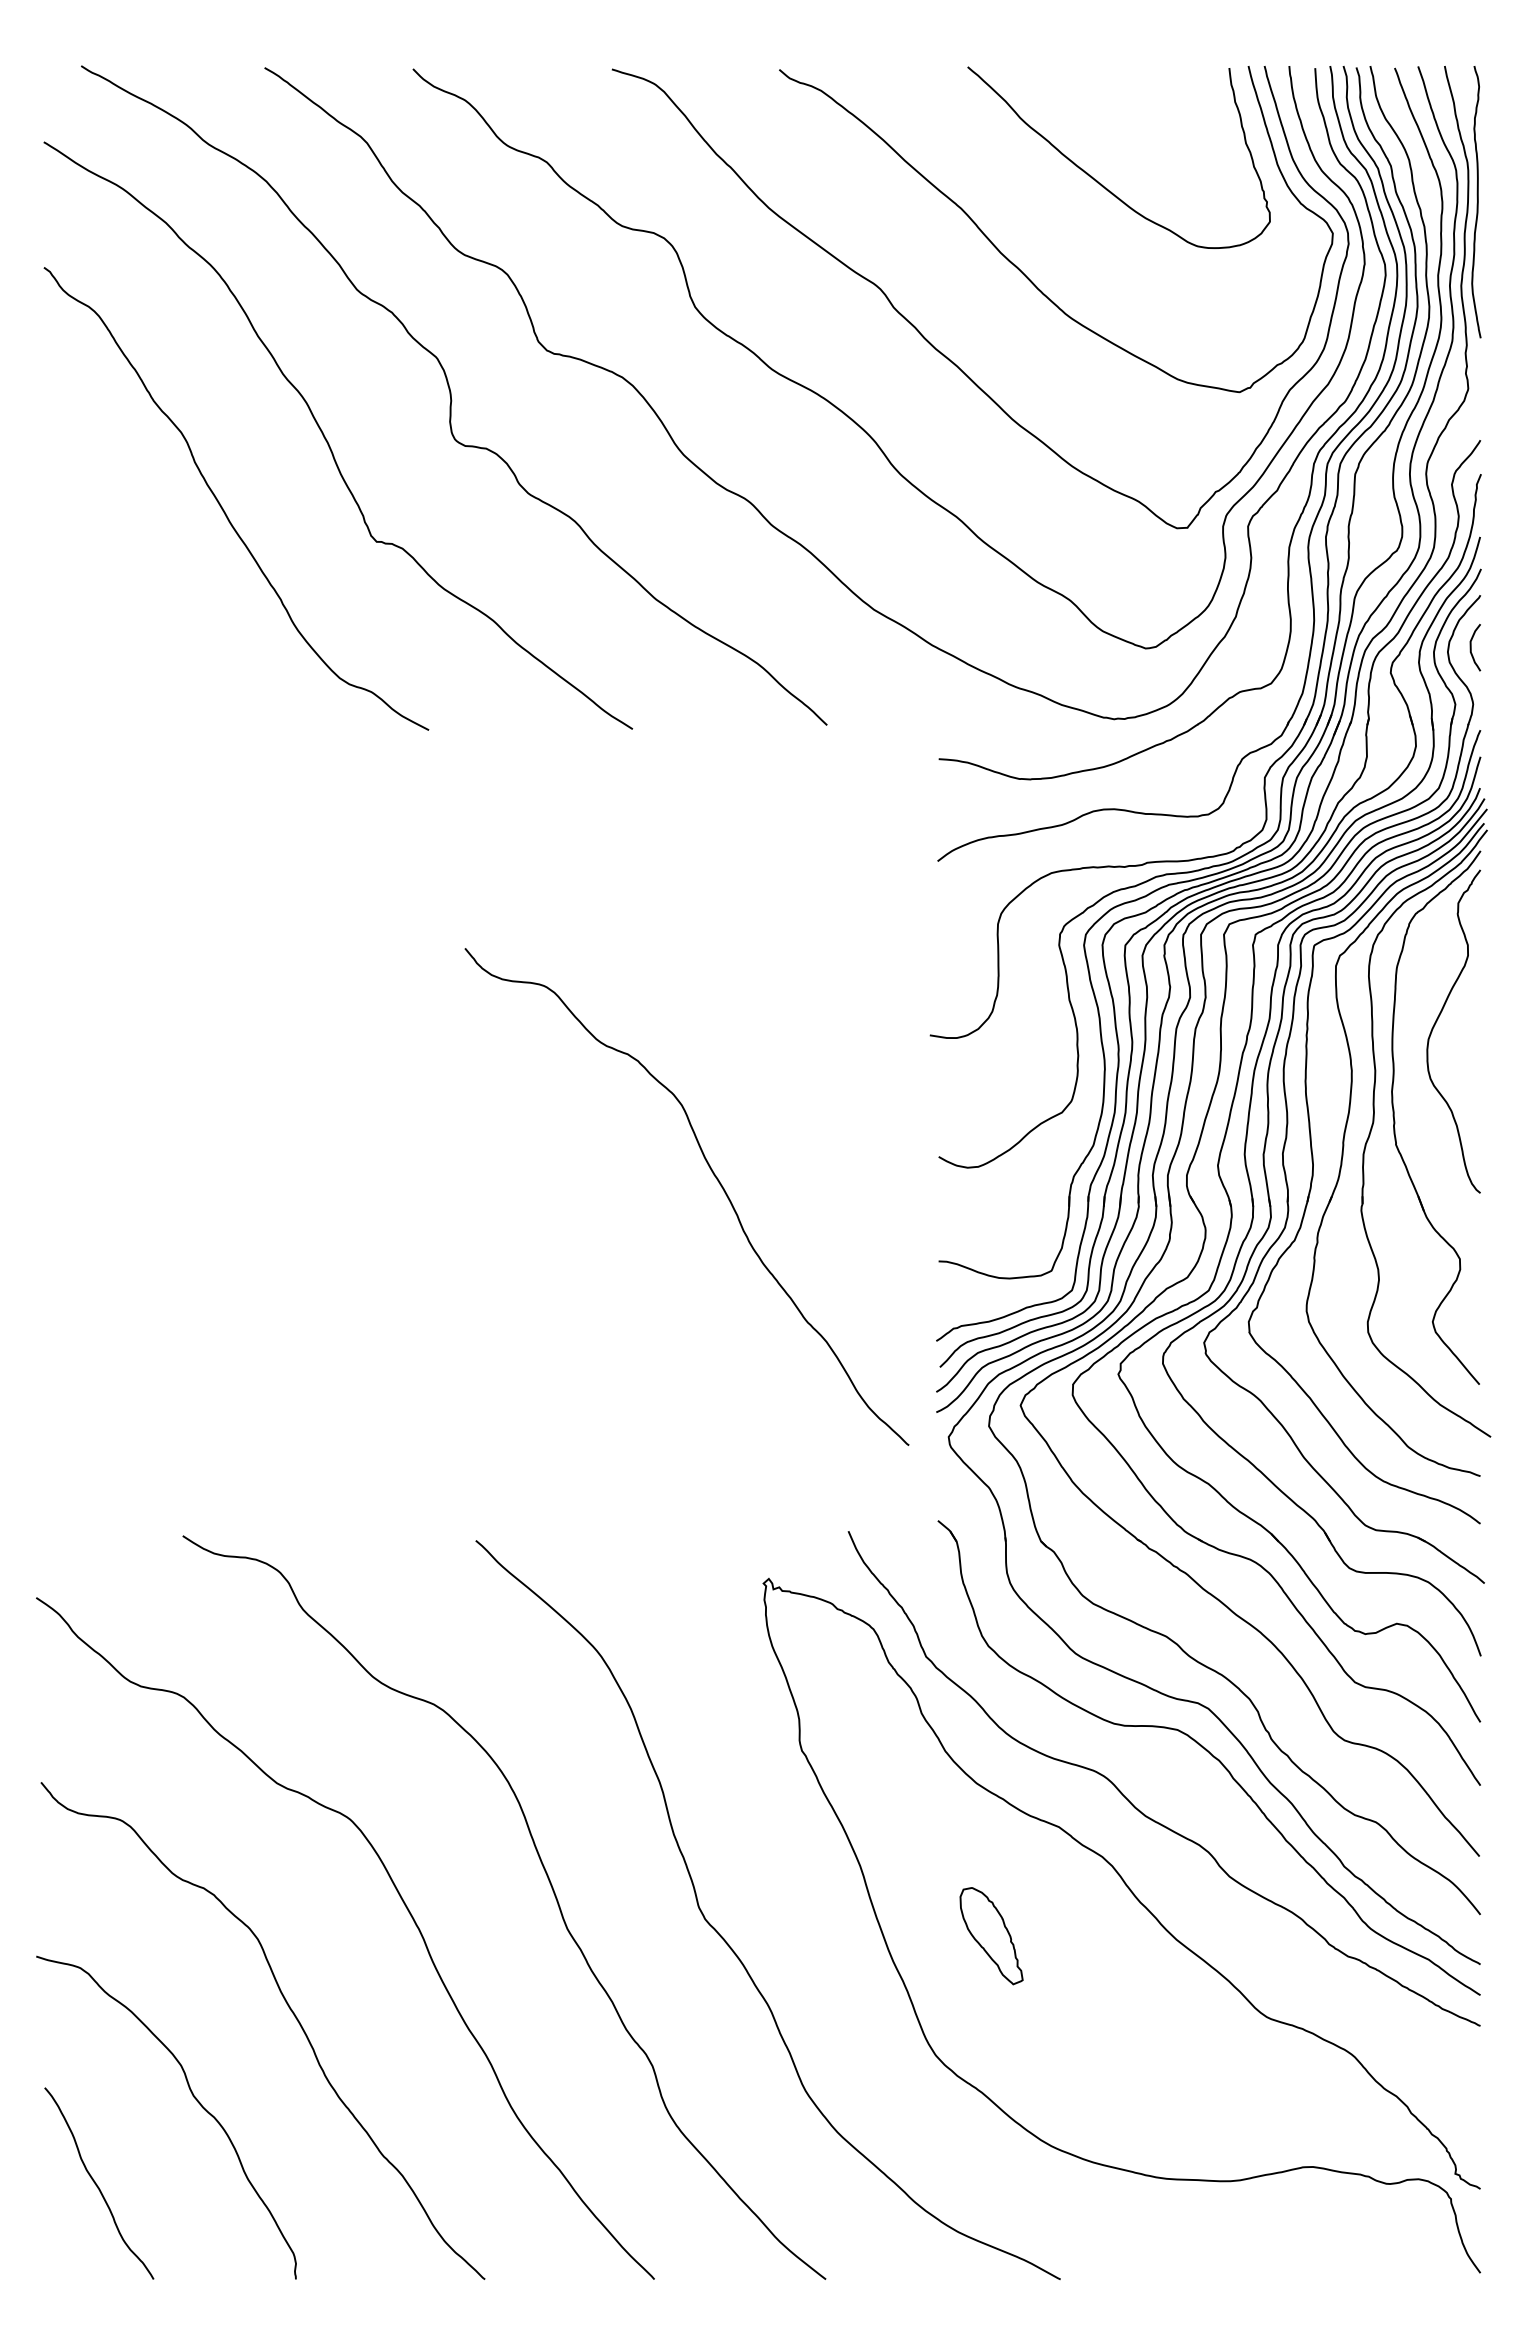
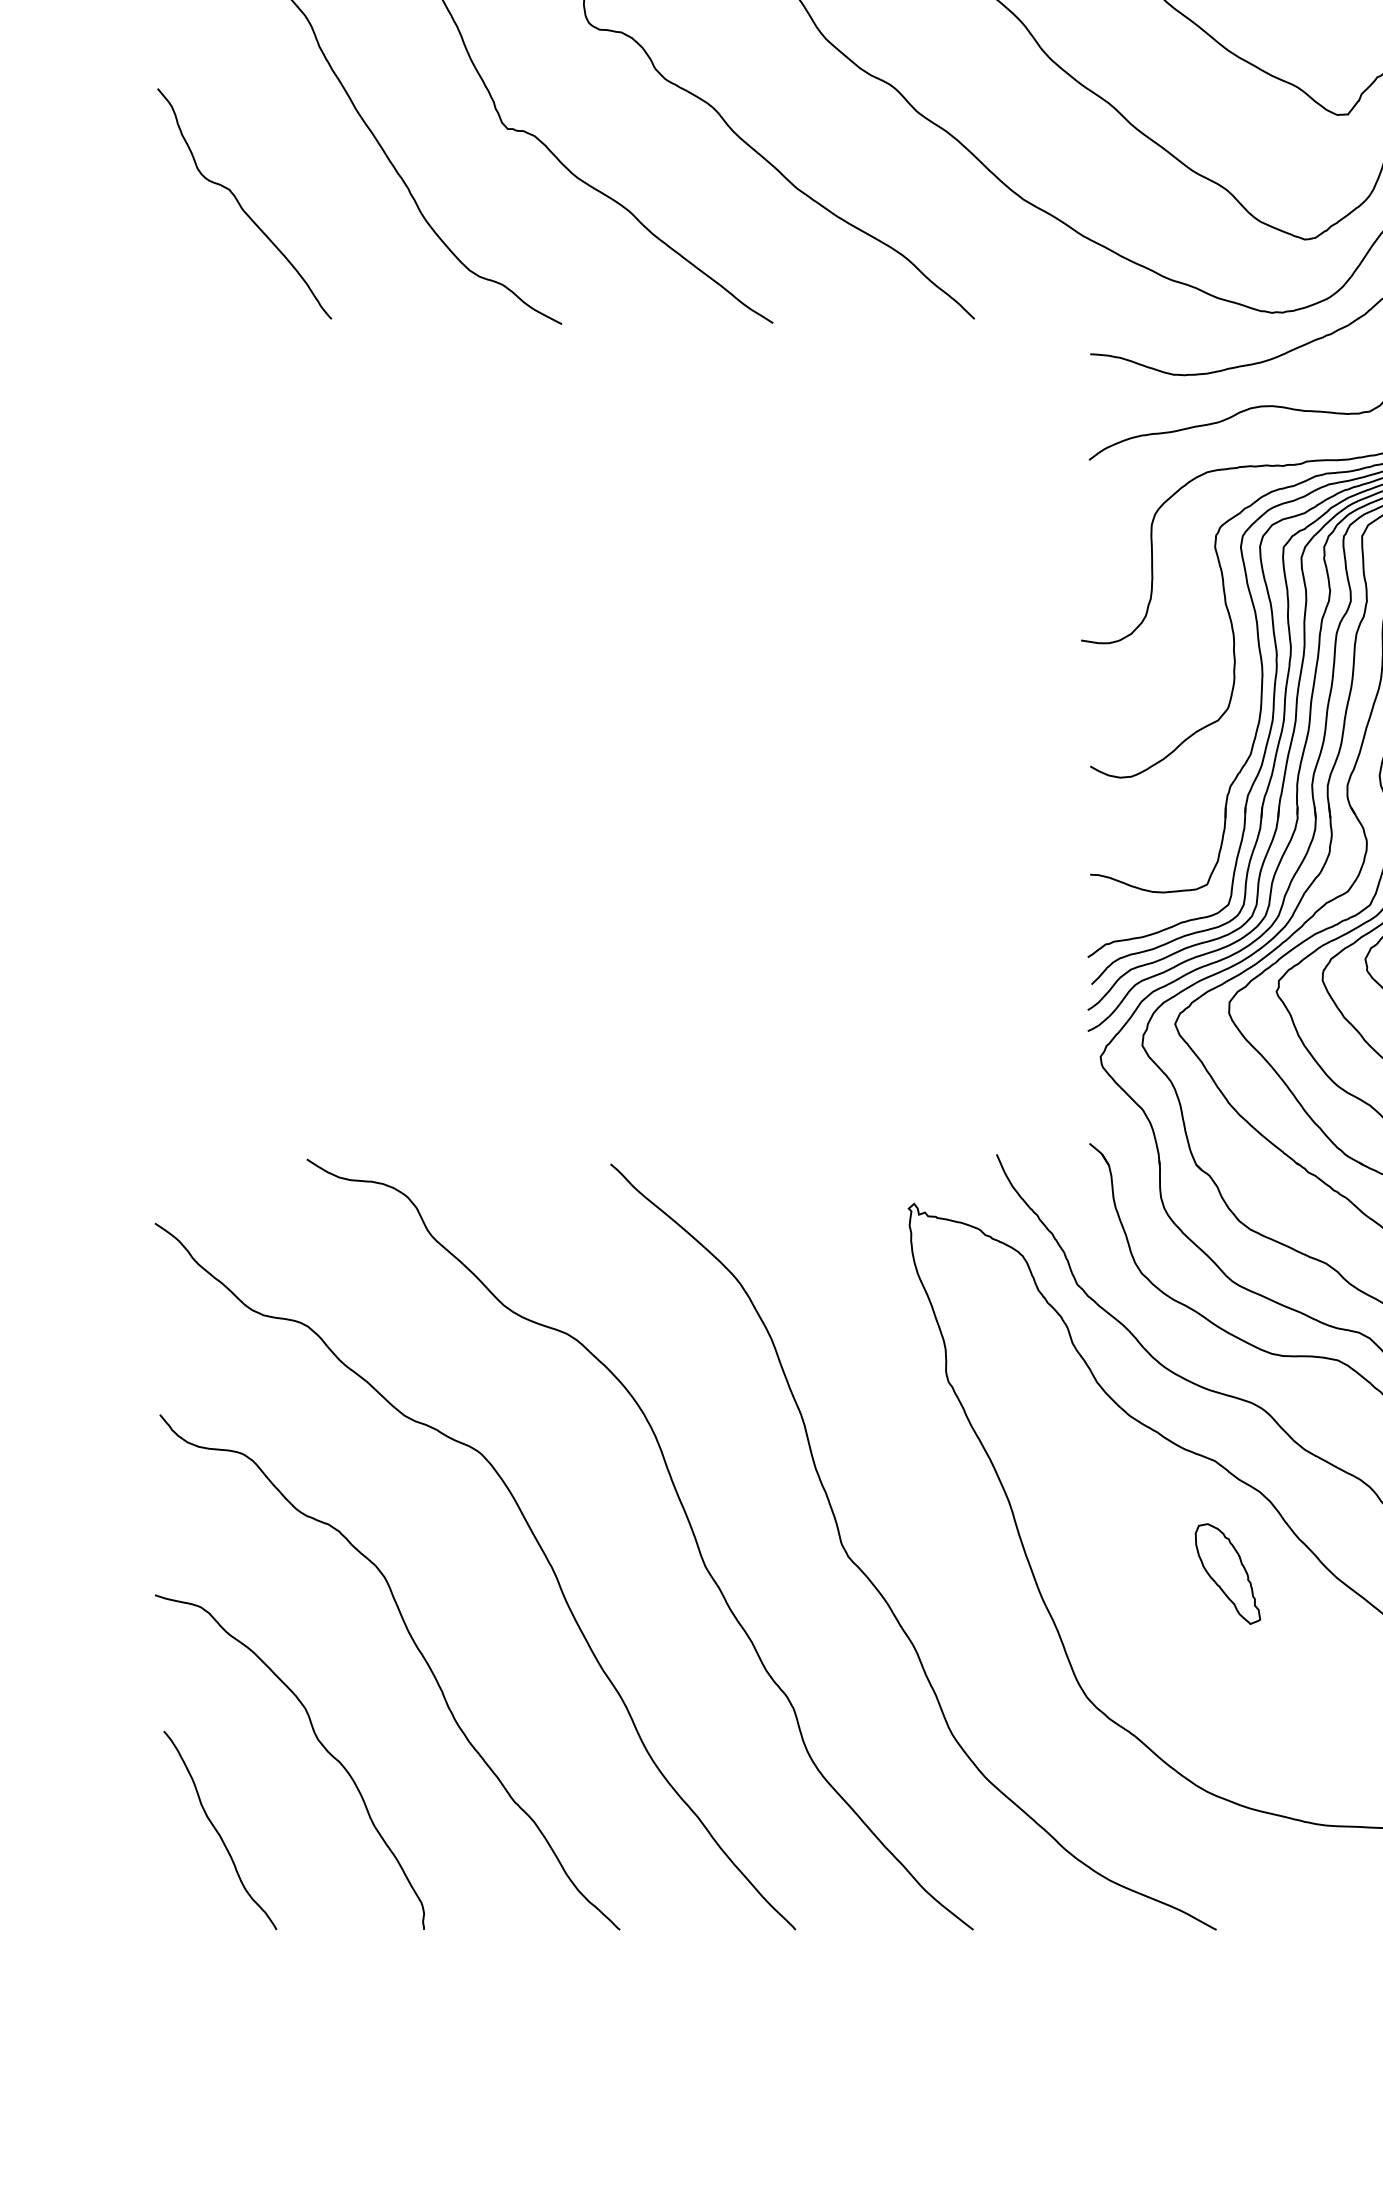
curve: (119, 615) -> (241, 205), added
curve: (715, 1178) -> (858, 788), removed
part: (991, 1936) -> (1227, 1574), moved

